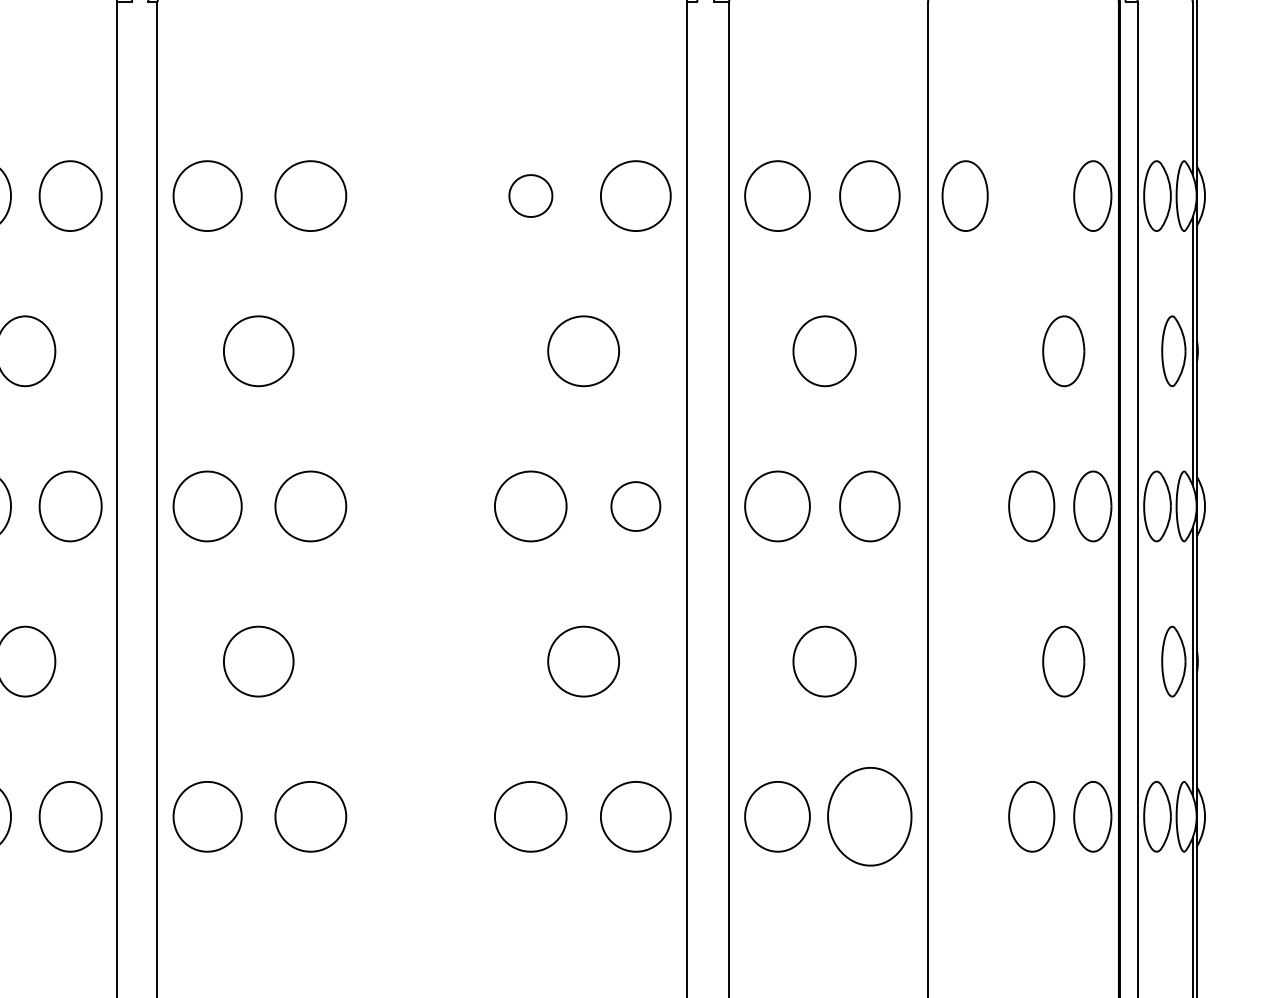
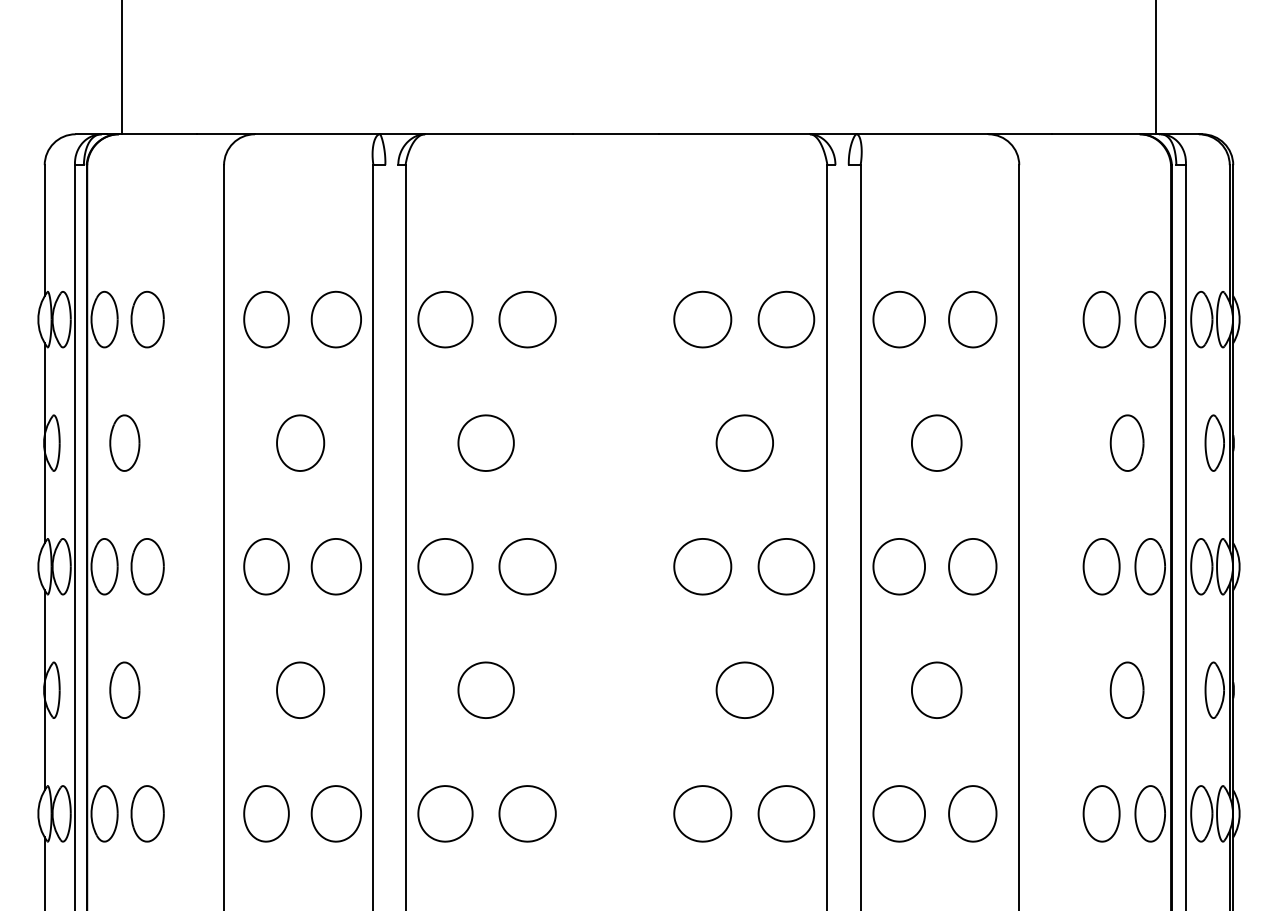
part: (530, 195) -> (702, 319), size x1.67
part: (964, 195) -> (1101, 319), moved
part: (635, 506) -> (786, 566), size x1.43
part: (869, 816) -> (972, 813), size x0.71

